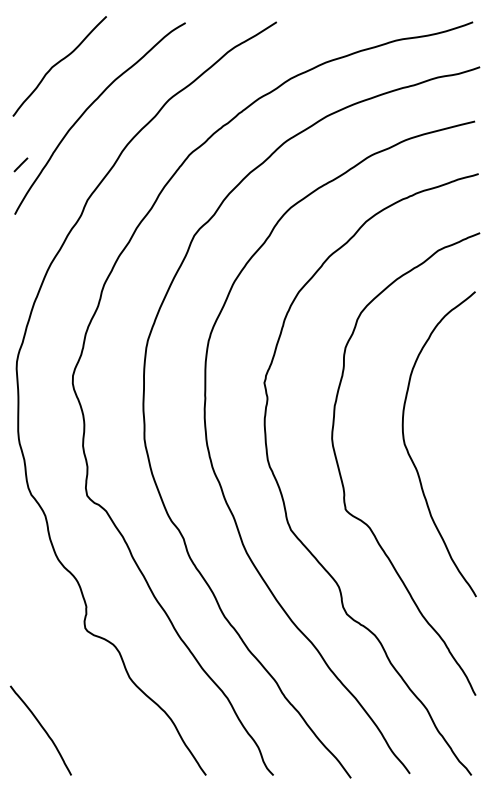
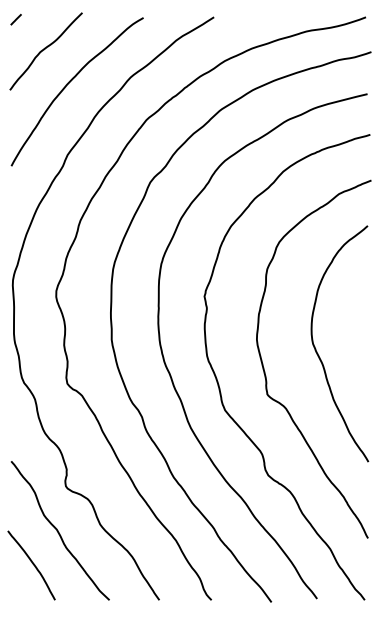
line: (20, 164) -> (15, 19), moved
curve: (75, 685) -> (58, 530), added

